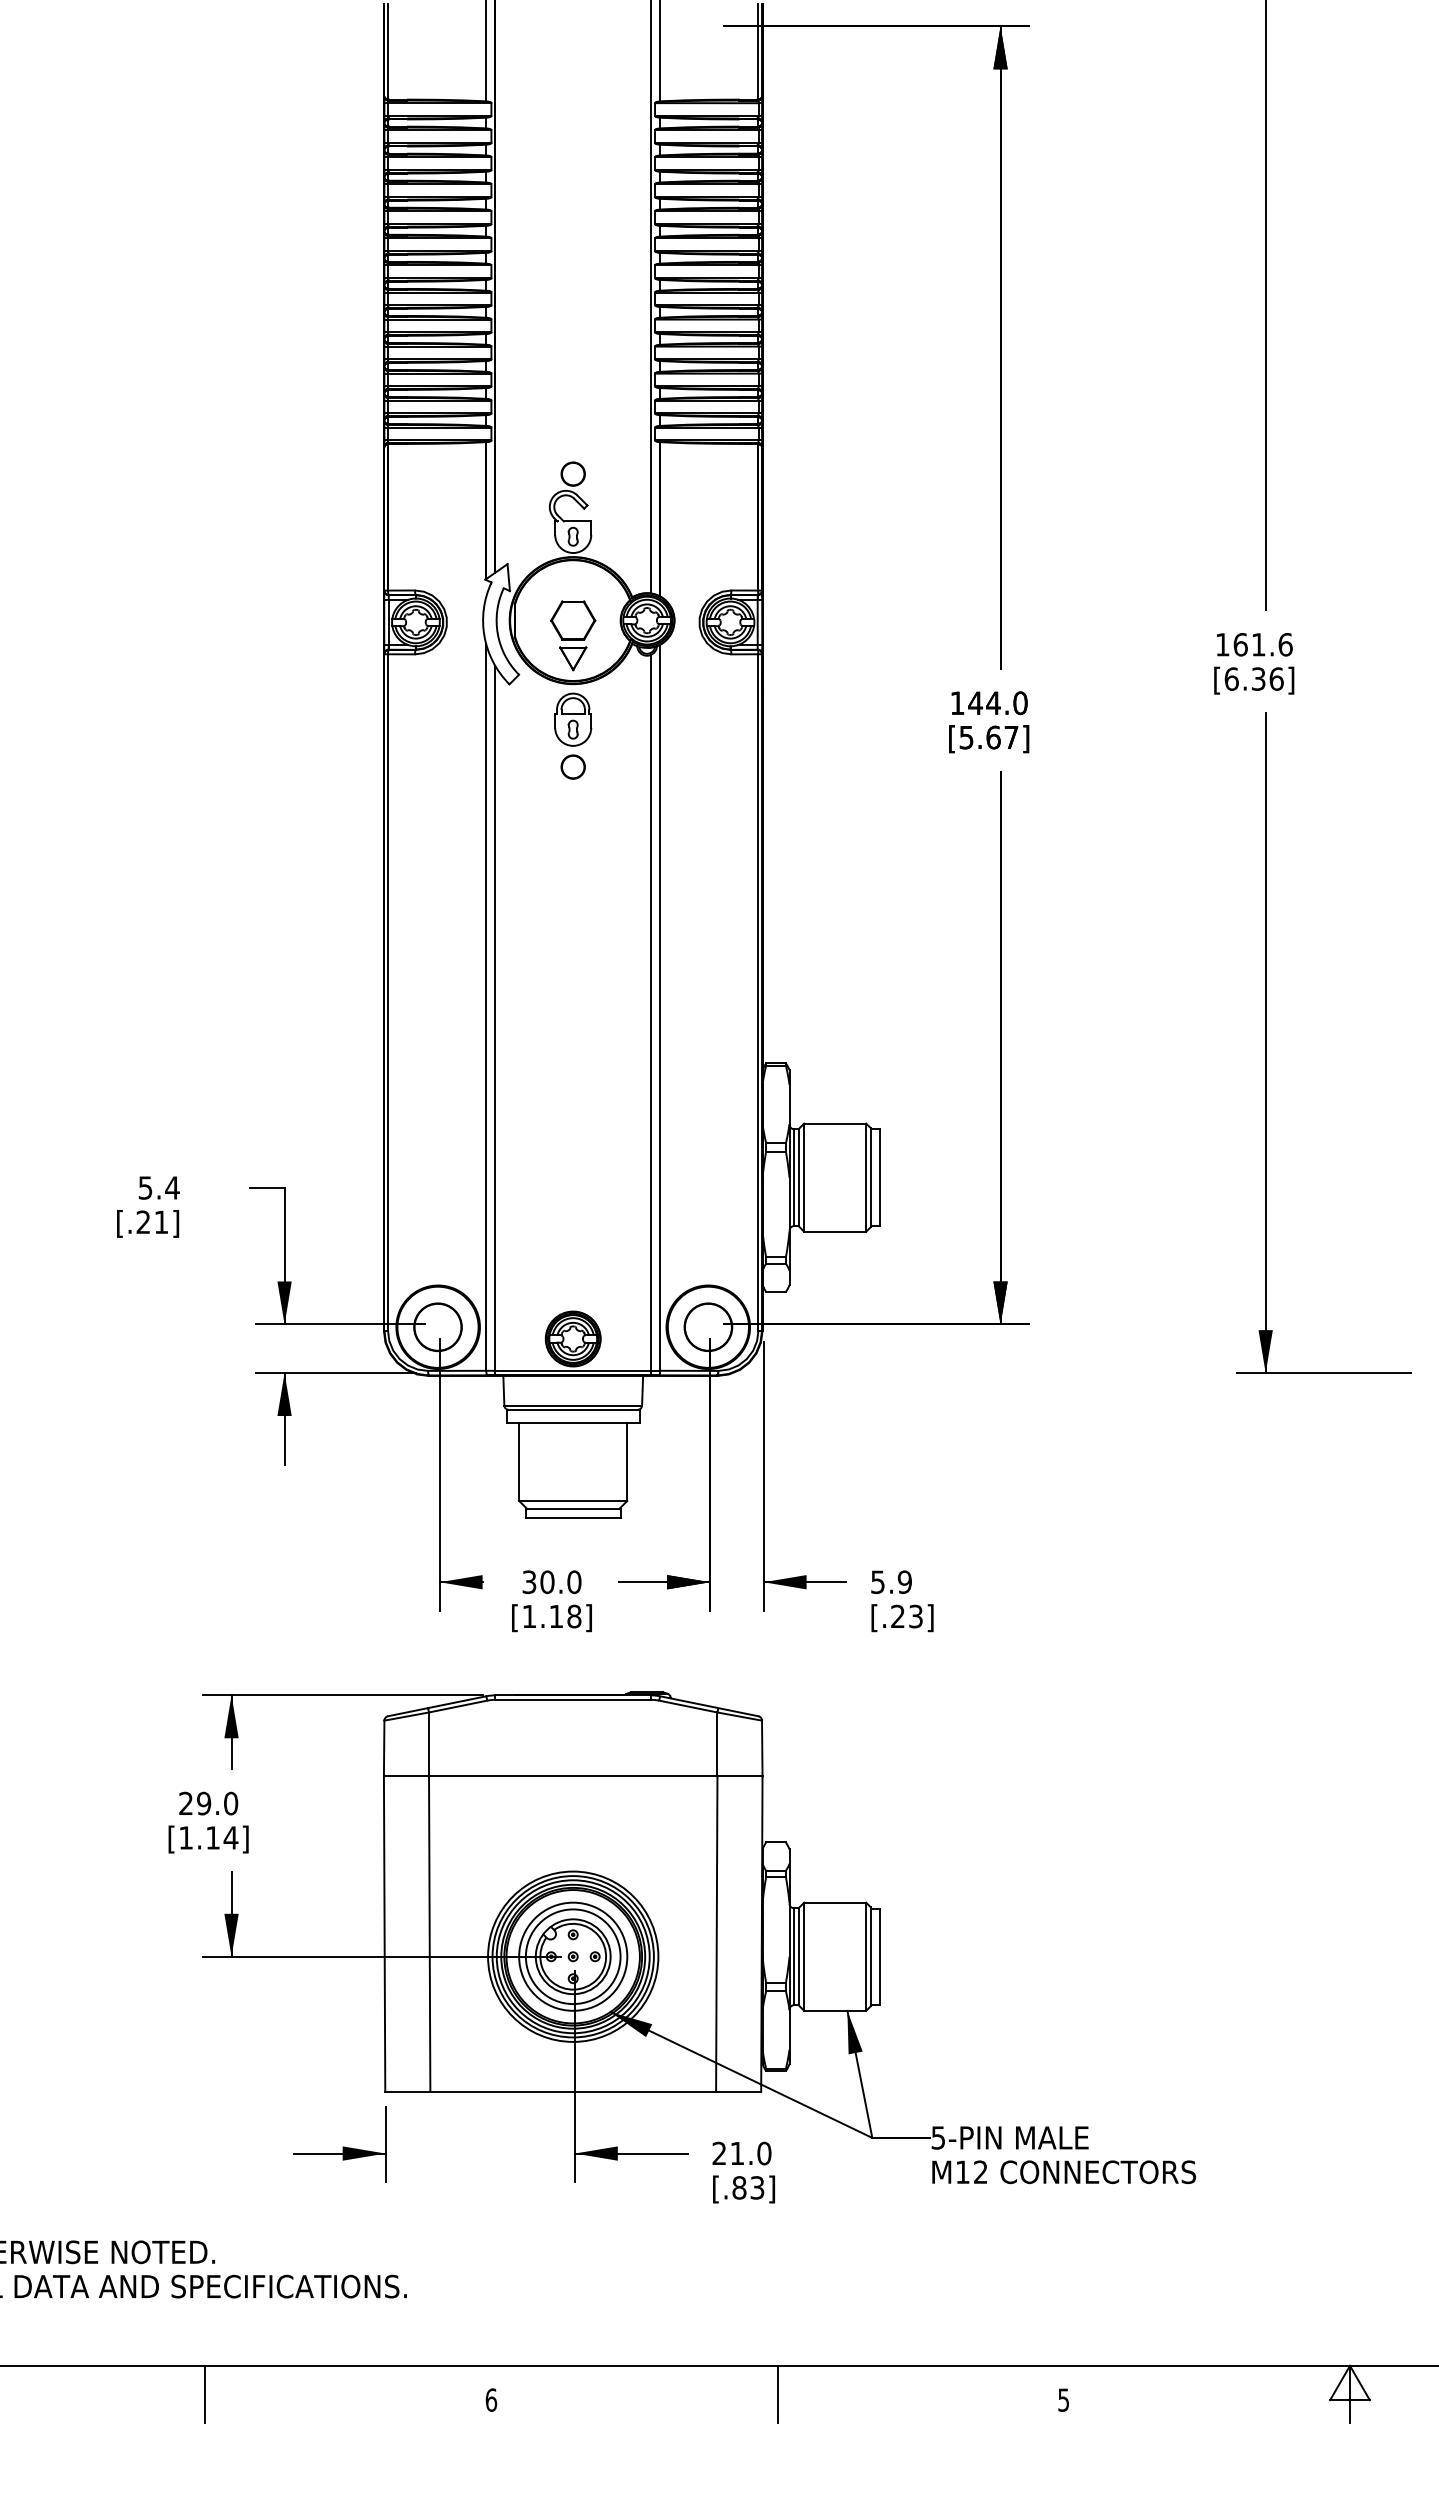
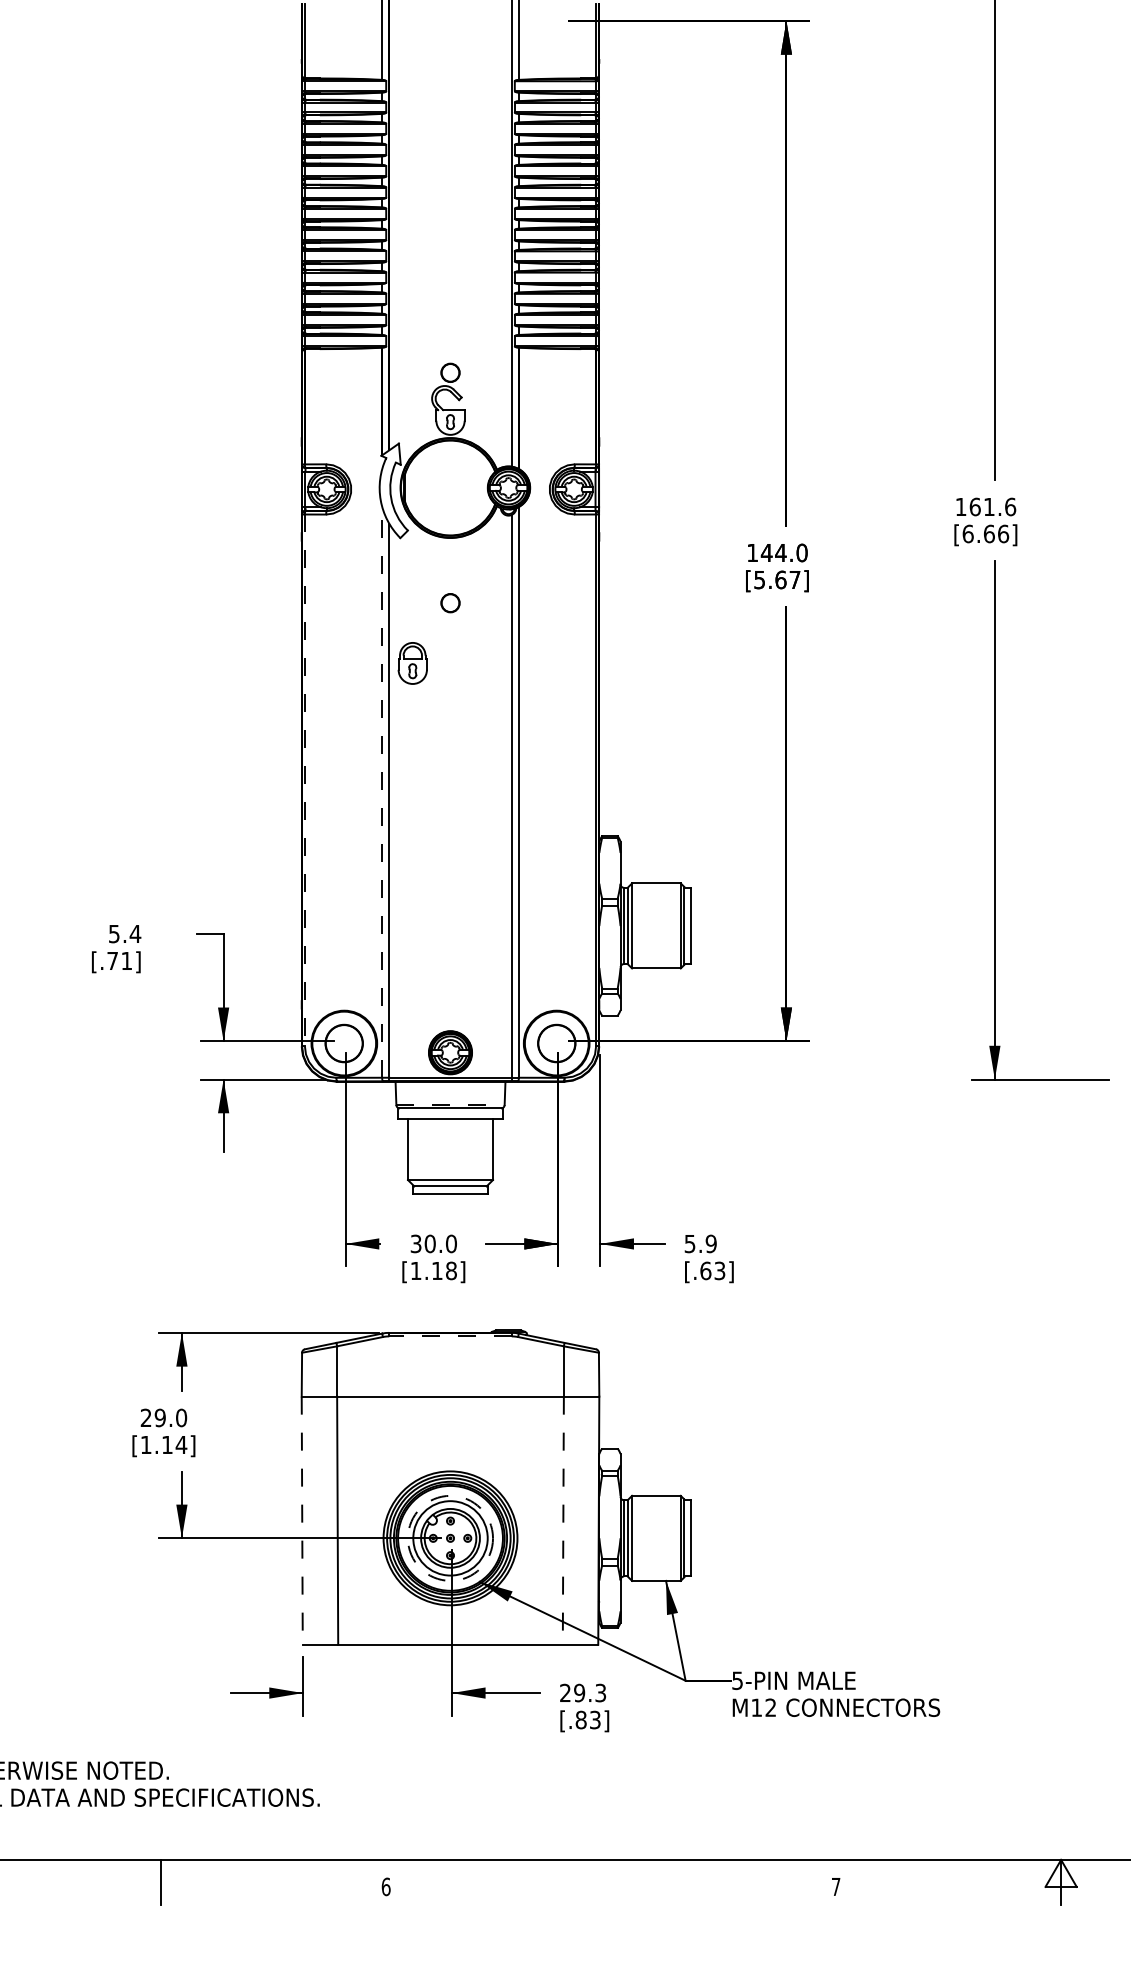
part: (573, 635) -> (450, 499), removed
text: (1258, 678) -> (989, 533), [6.36] -> [6.66]
part: (573, 719) -> (412, 663), moved
line: (388, 993) -> (305, 781), solid -> dashed
line: (486, 1007) -> (382, 792), solid -> dashed
text: (143, 1221) -> (112, 960), [.21] -> [.71]
line: (573, 1405) -> (450, 1105), solid -> dashed
text: (898, 1616) -> (706, 1270), [.23] -> [.63]
line: (573, 1699) -> (450, 1336), solid -> dashed
line: (384, 1934) -> (302, 1520), solid -> dashed
line: (716, 1934) -> (563, 1520), solid -> dashed
circle: (573, 1956) -> (450, 1538), solid -> dashed
text: (750, 2153) -> (589, 1693), 21.0 -> 29.3
line: (777, 2394) -> (611, 1882), removed
text: (1063, 2399) -> (835, 1886), 5 -> 7

